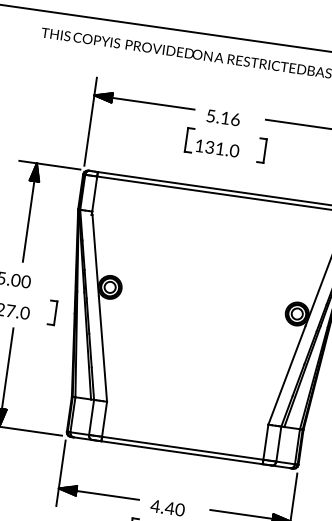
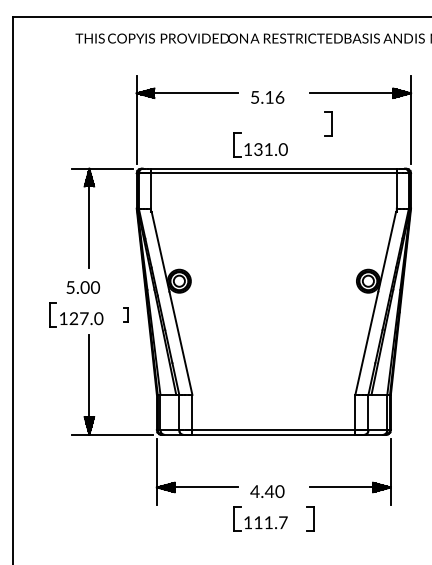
part: (212, 142) -> (260, 144), moved
part: (262, 149) -> (328, 123), moved
part: (52, 312) -> (125, 314), size x0.6

